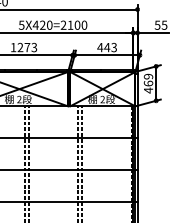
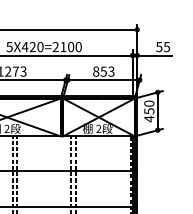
text: (103, 47) -> (99, 71), 443 -> 853
text: (148, 79) -> (149, 106), 469 -> 450

